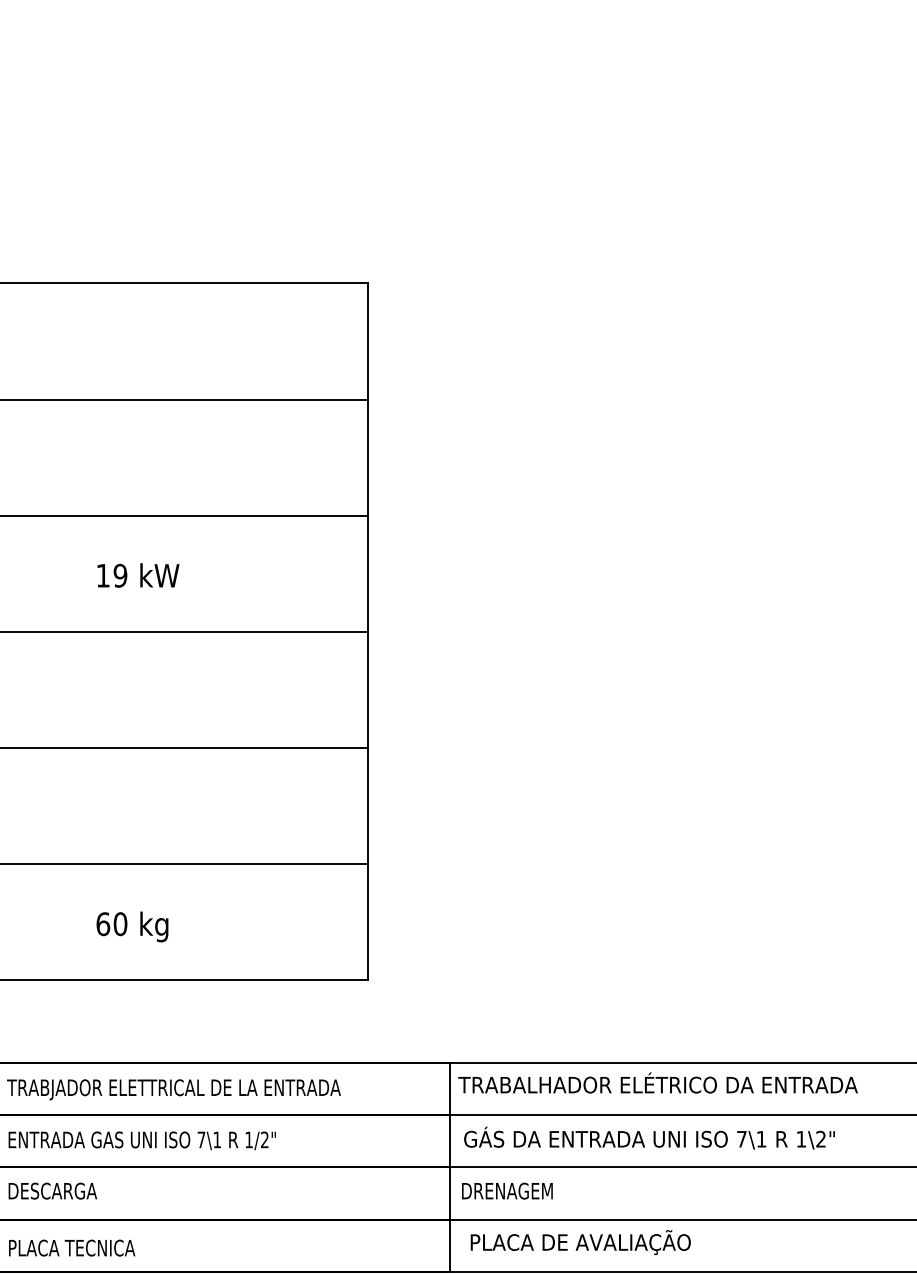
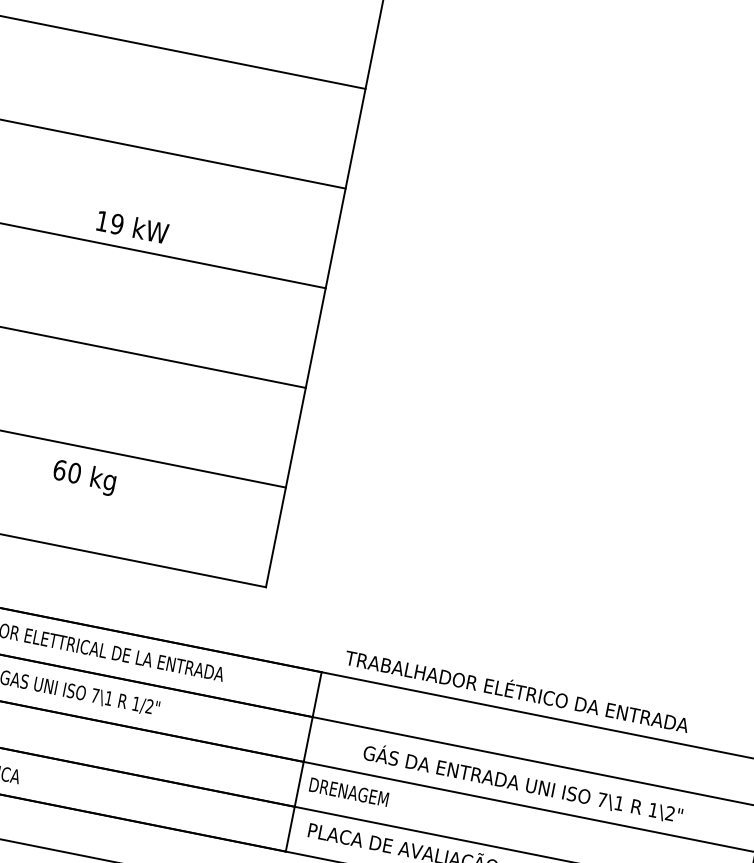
text: (138, 575) -> (132, 227), moved
text: (132, 926) -> (84, 477), moved
text: (657, 1082) -> (516, 689), moved
text: (649, 1137) -> (523, 782), moved

